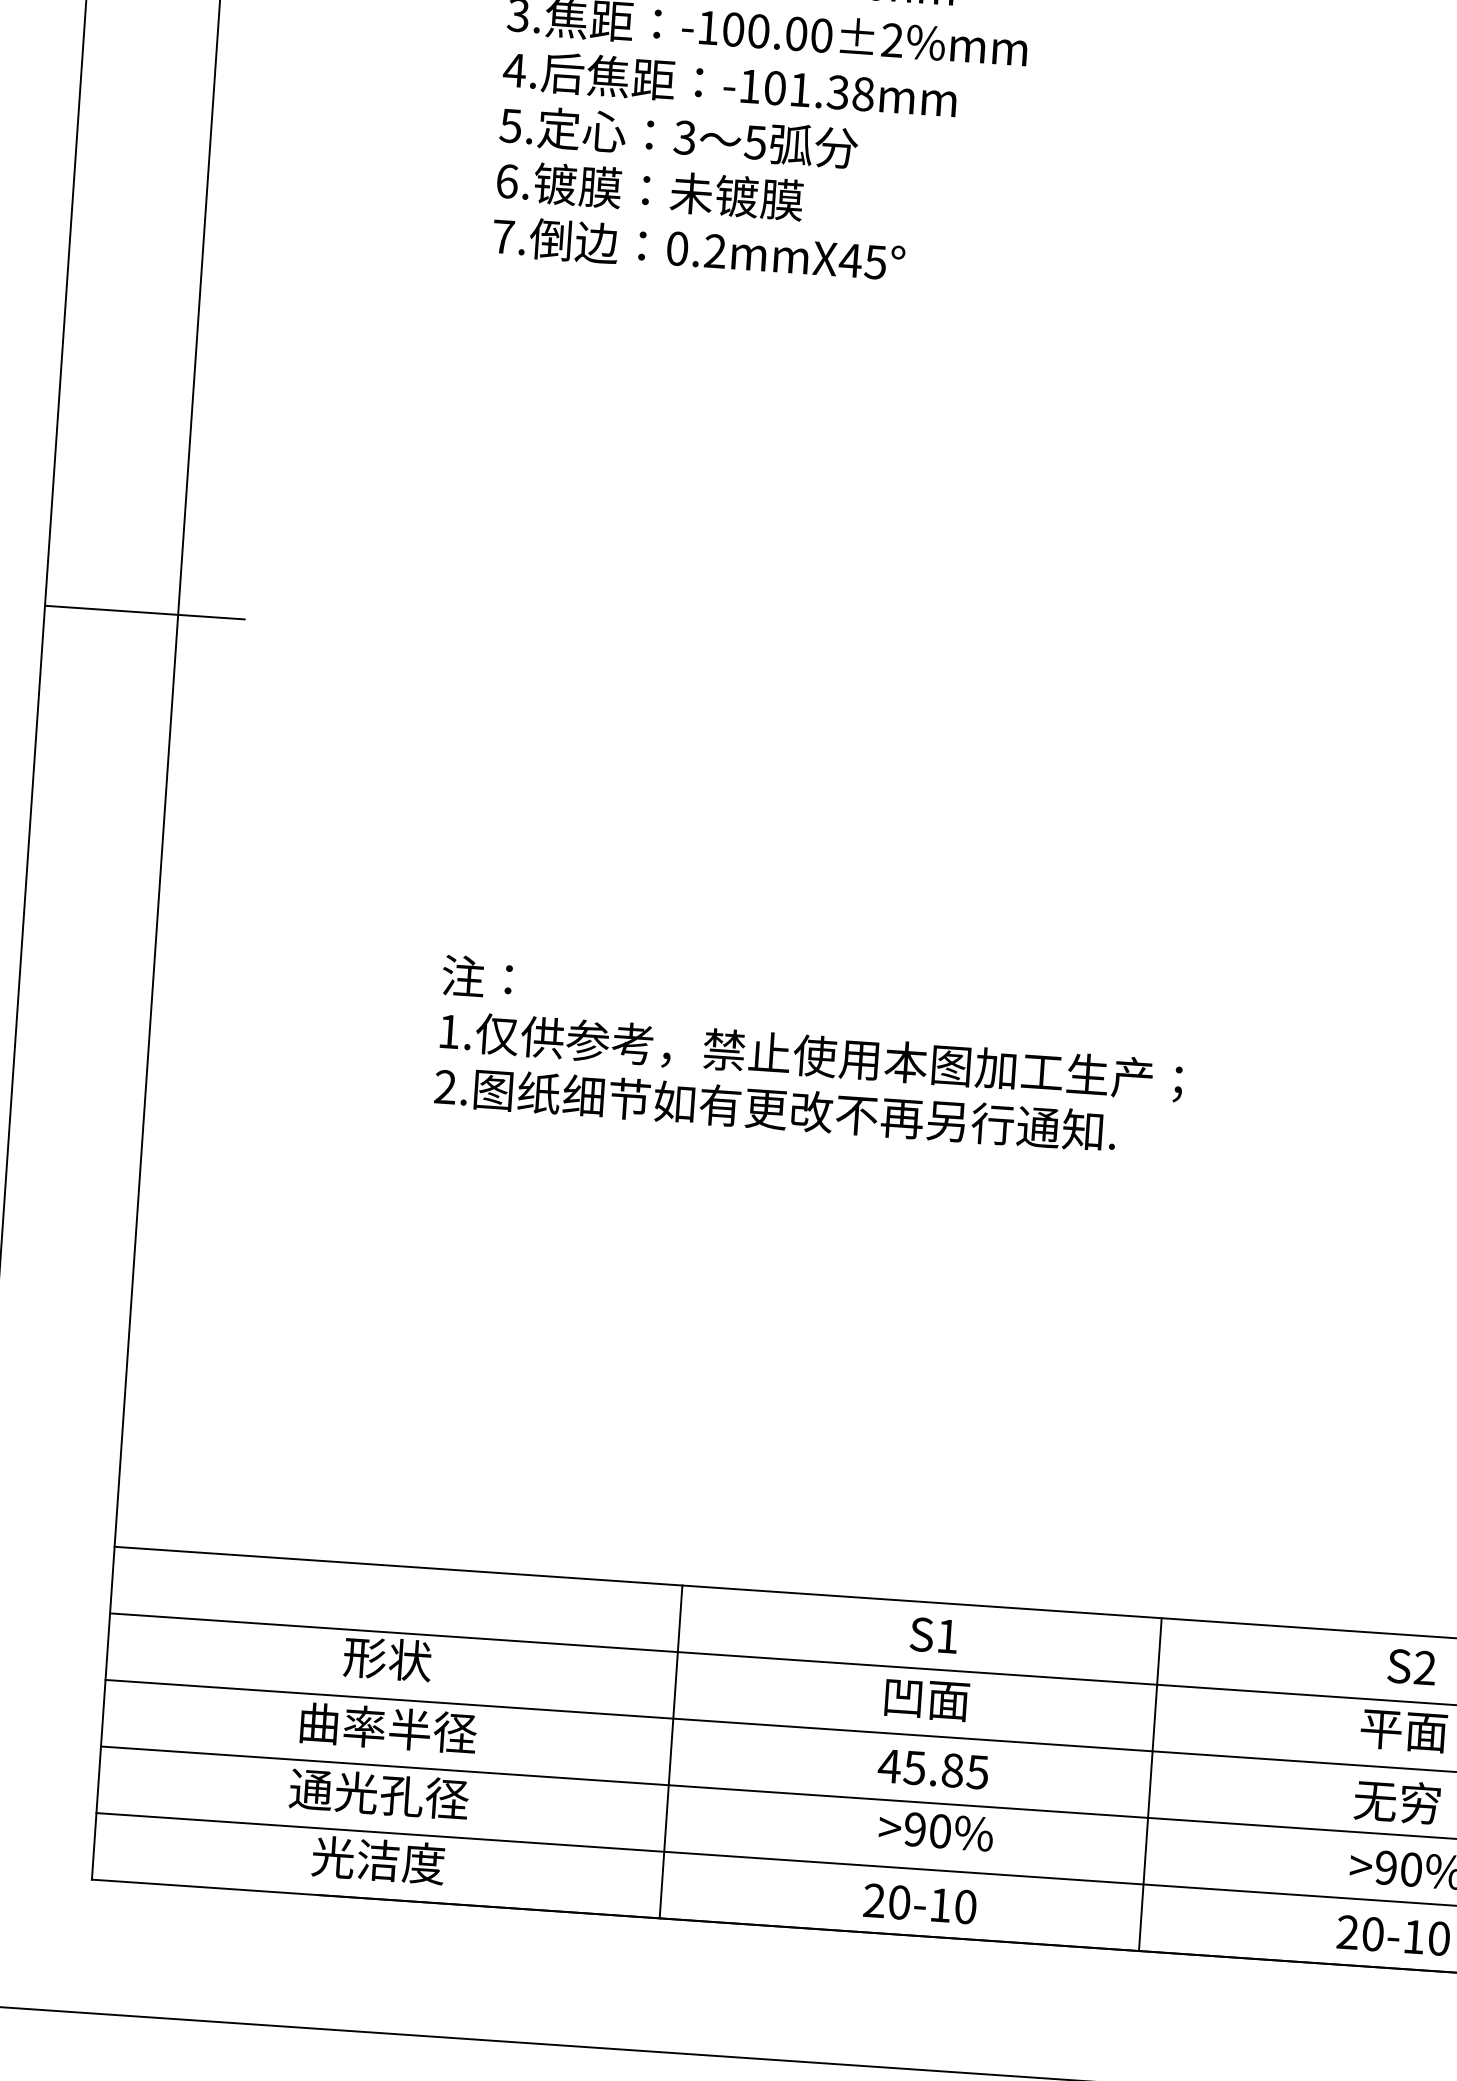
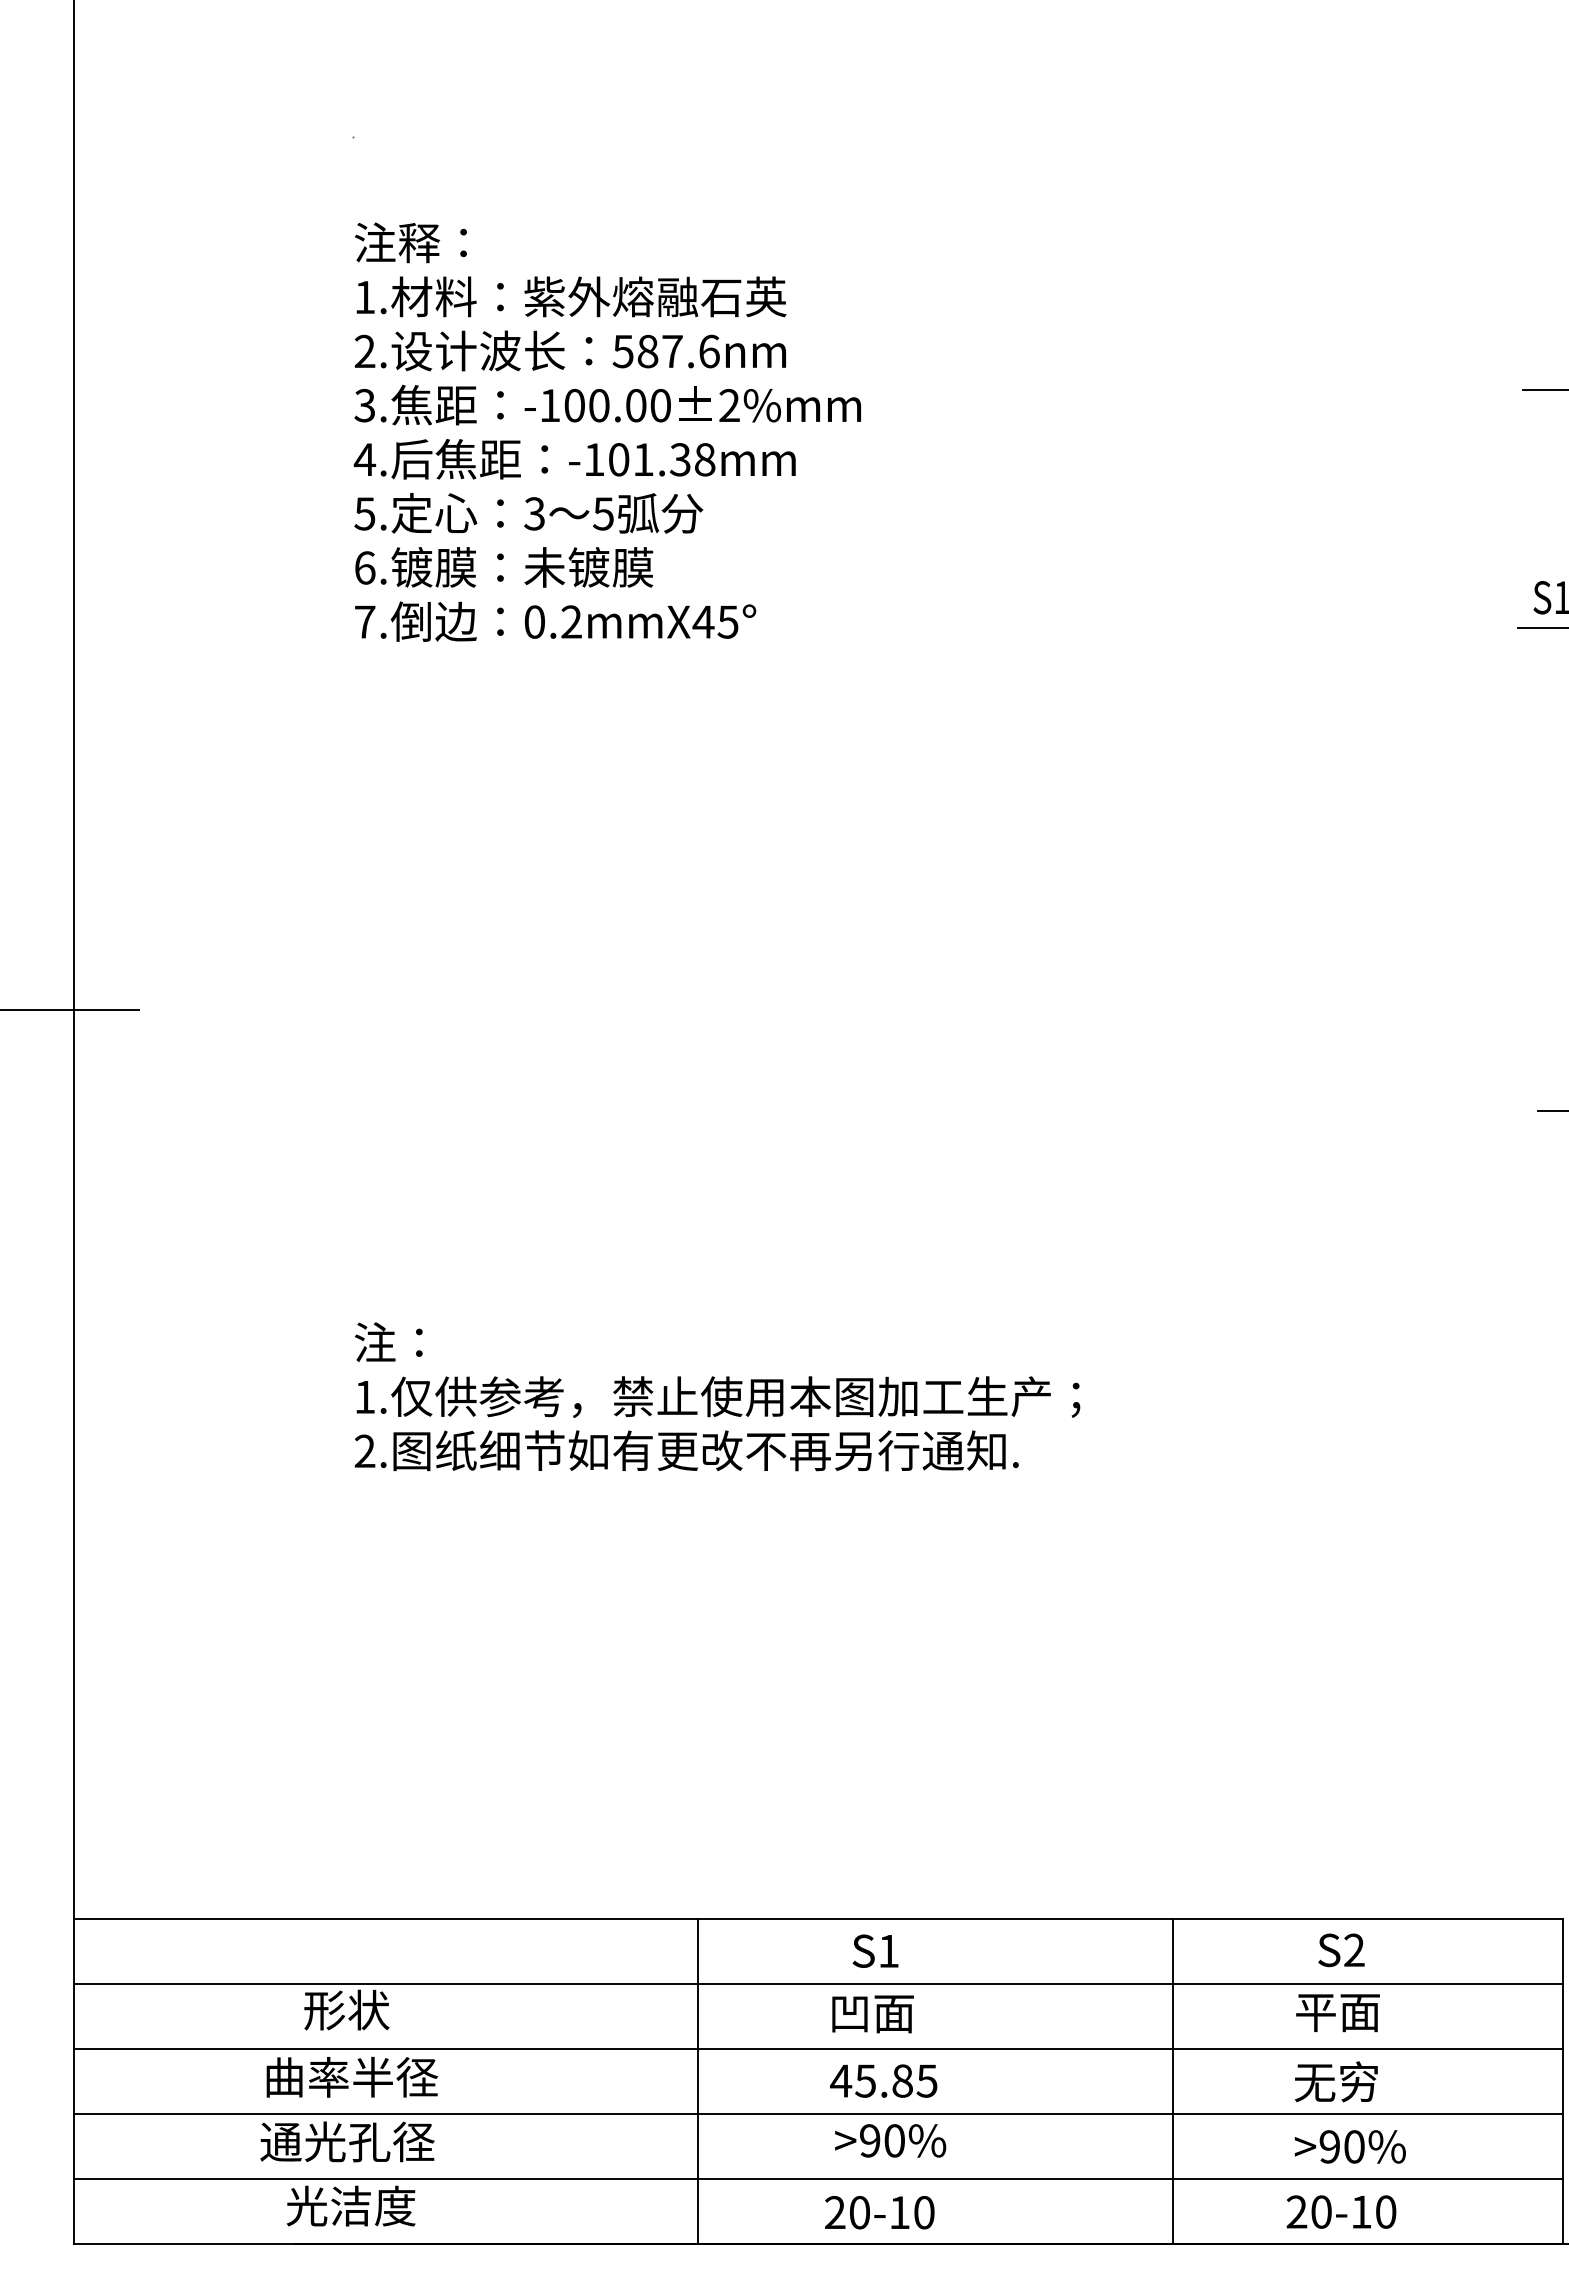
line: (670, 1751) -> (697, 2081), moved
line: (1150, 1784) -> (1173, 2081), moved

